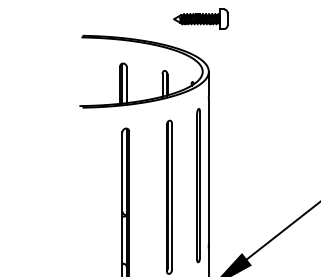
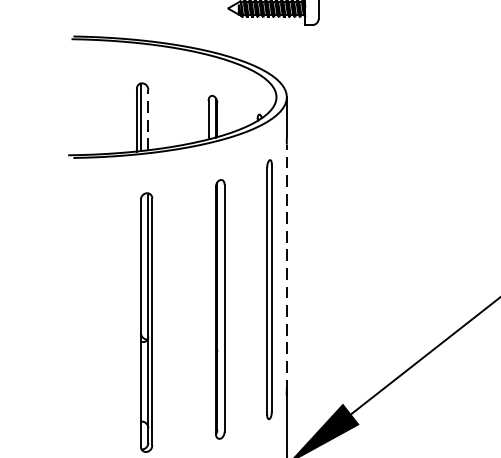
line: (126, 85) -> (147, 120), solid -> dashed
line: (208, 172) -> (286, 267), solid -> dashed

